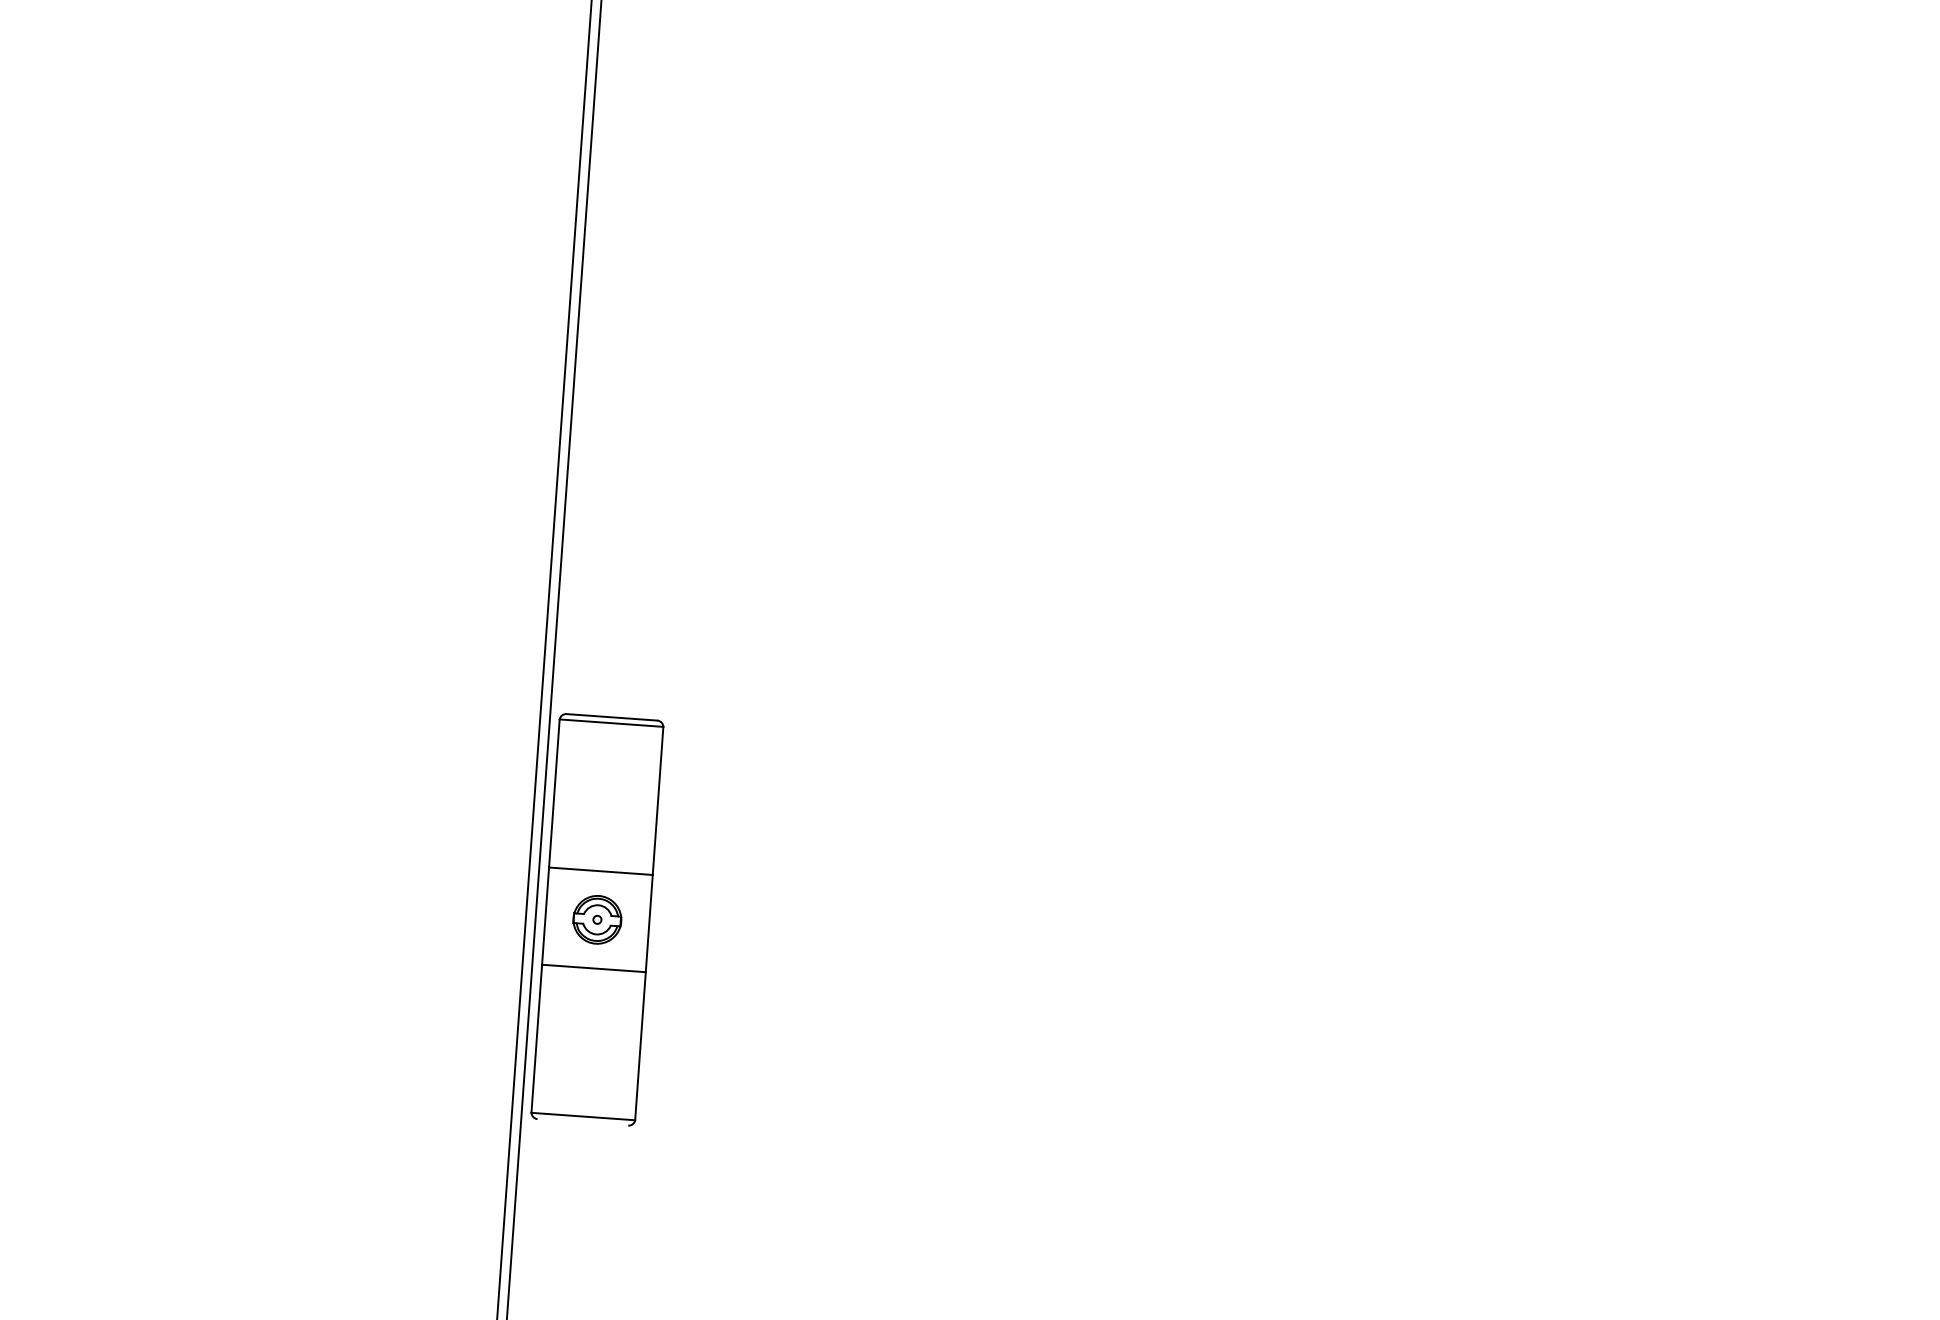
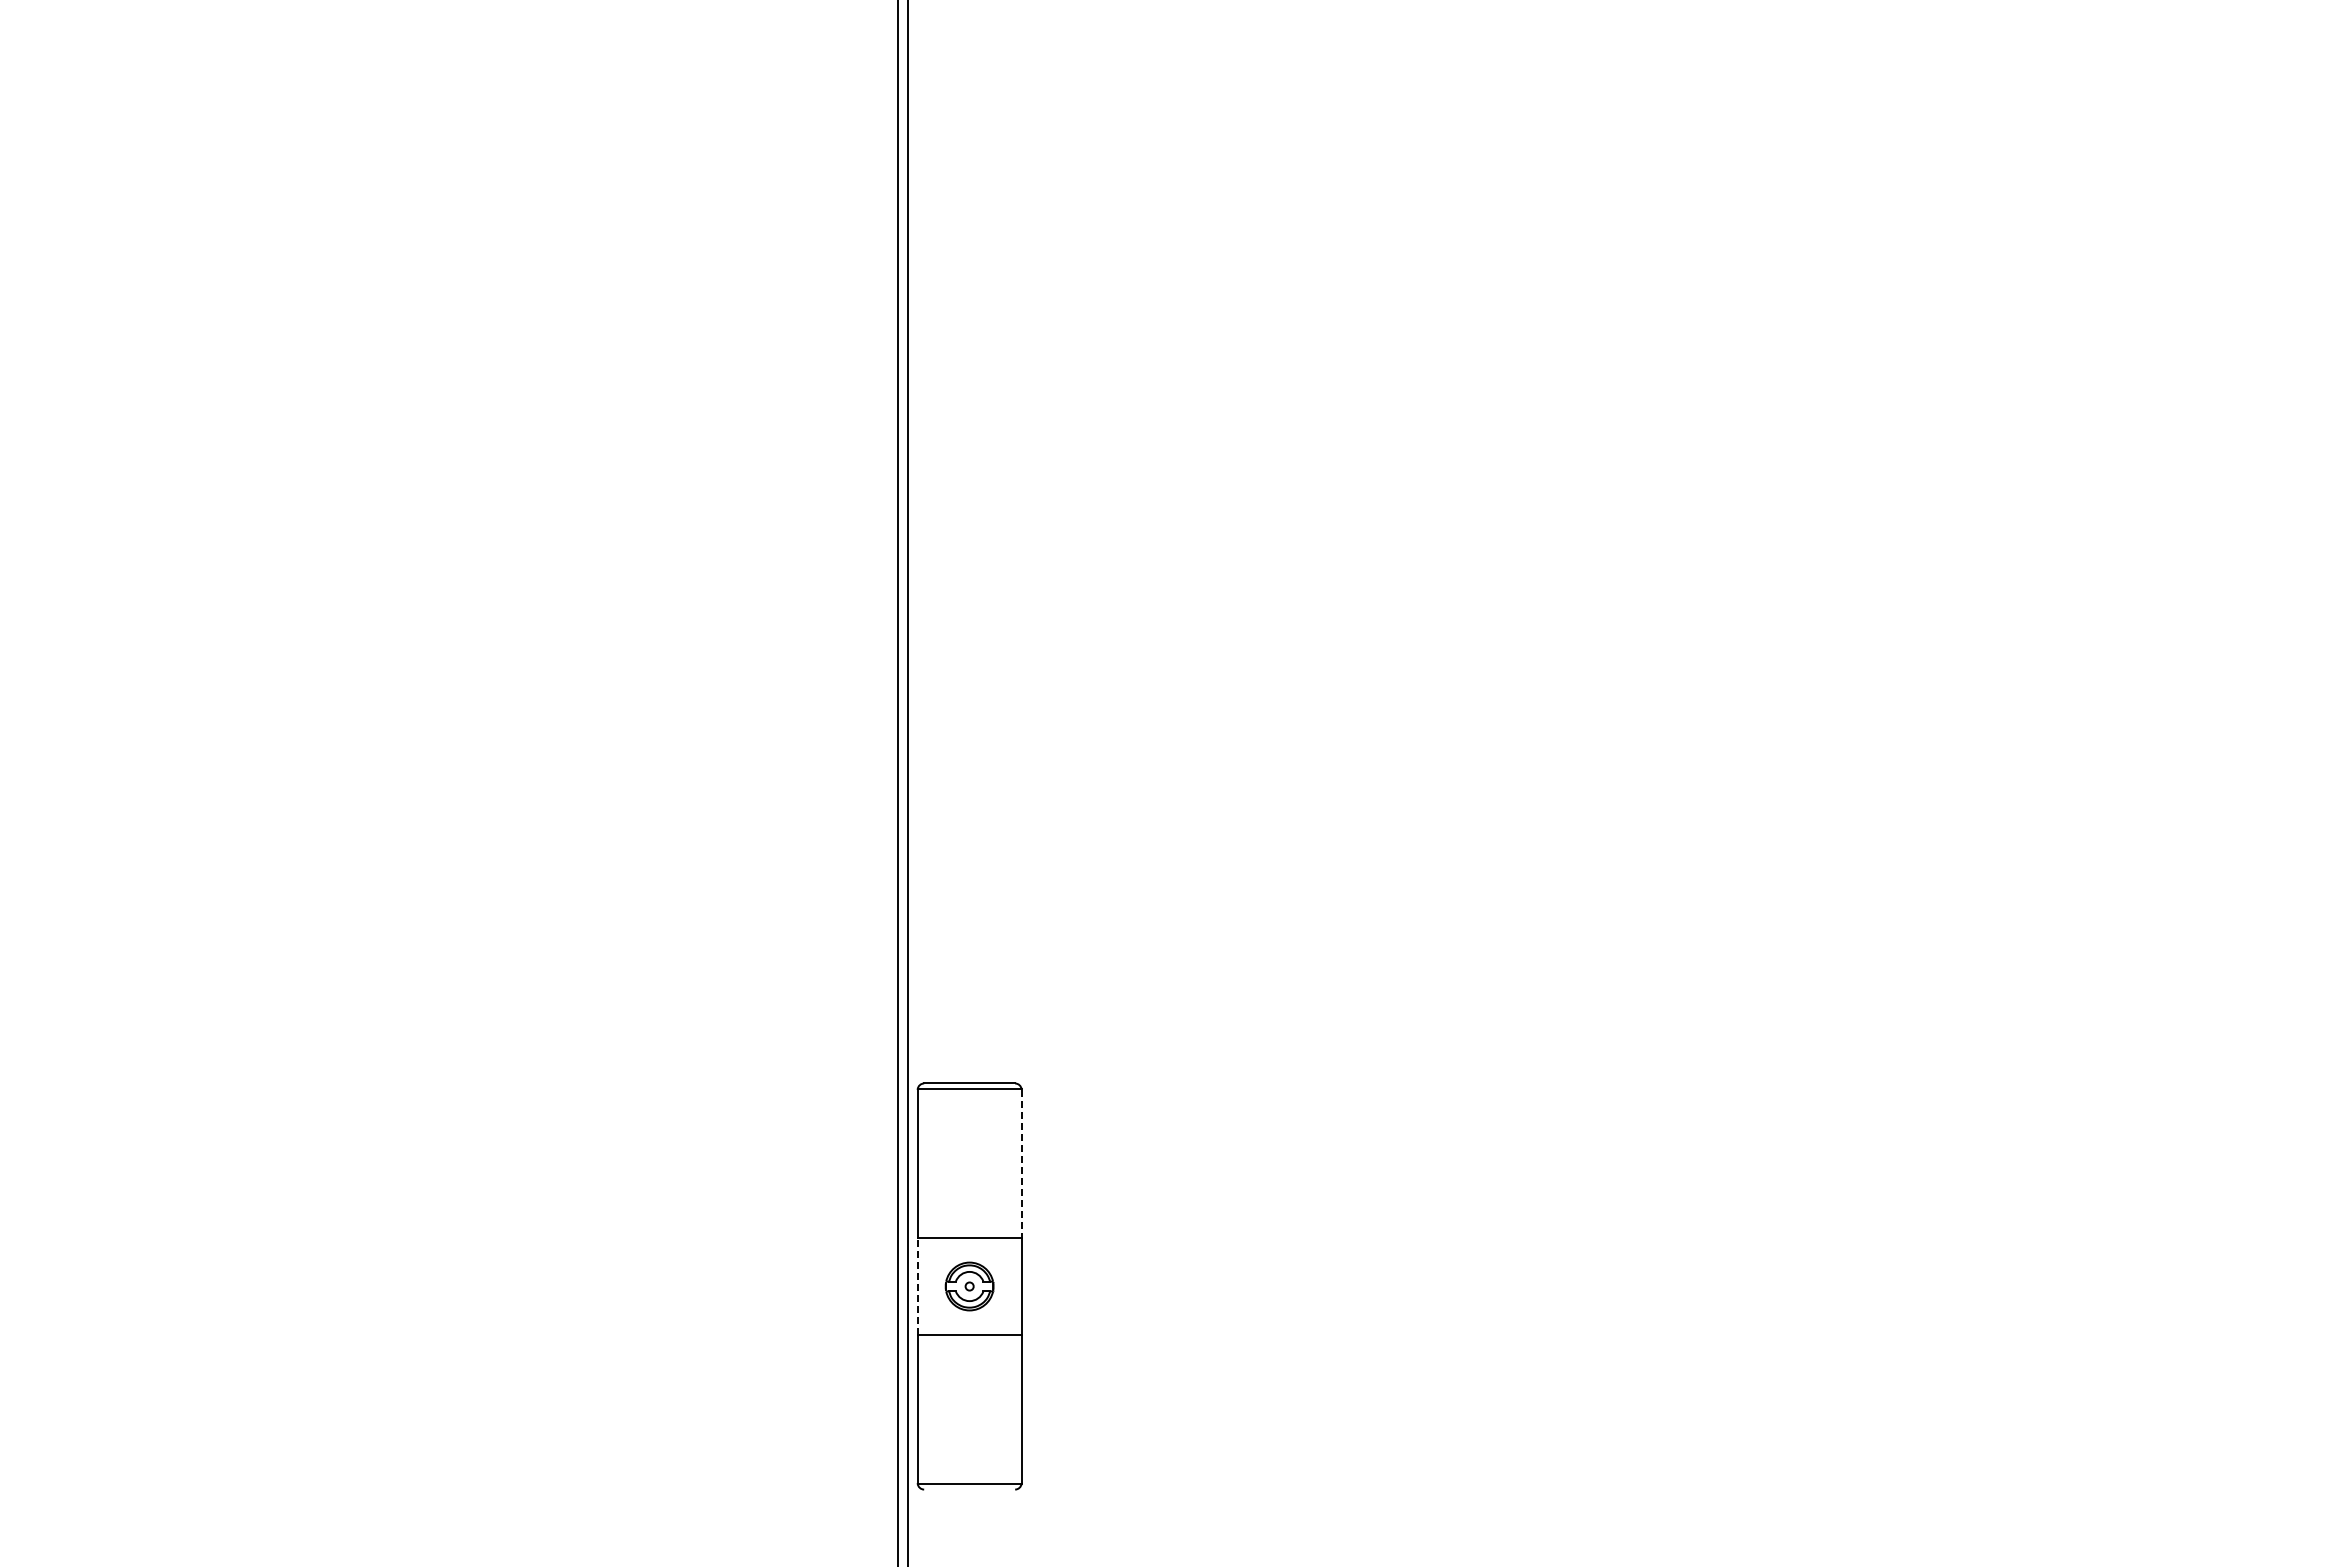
line: (657, 800) -> (1021, 1163), solid -> dashed
line: (545, 916) -> (917, 1286), solid -> dashed

